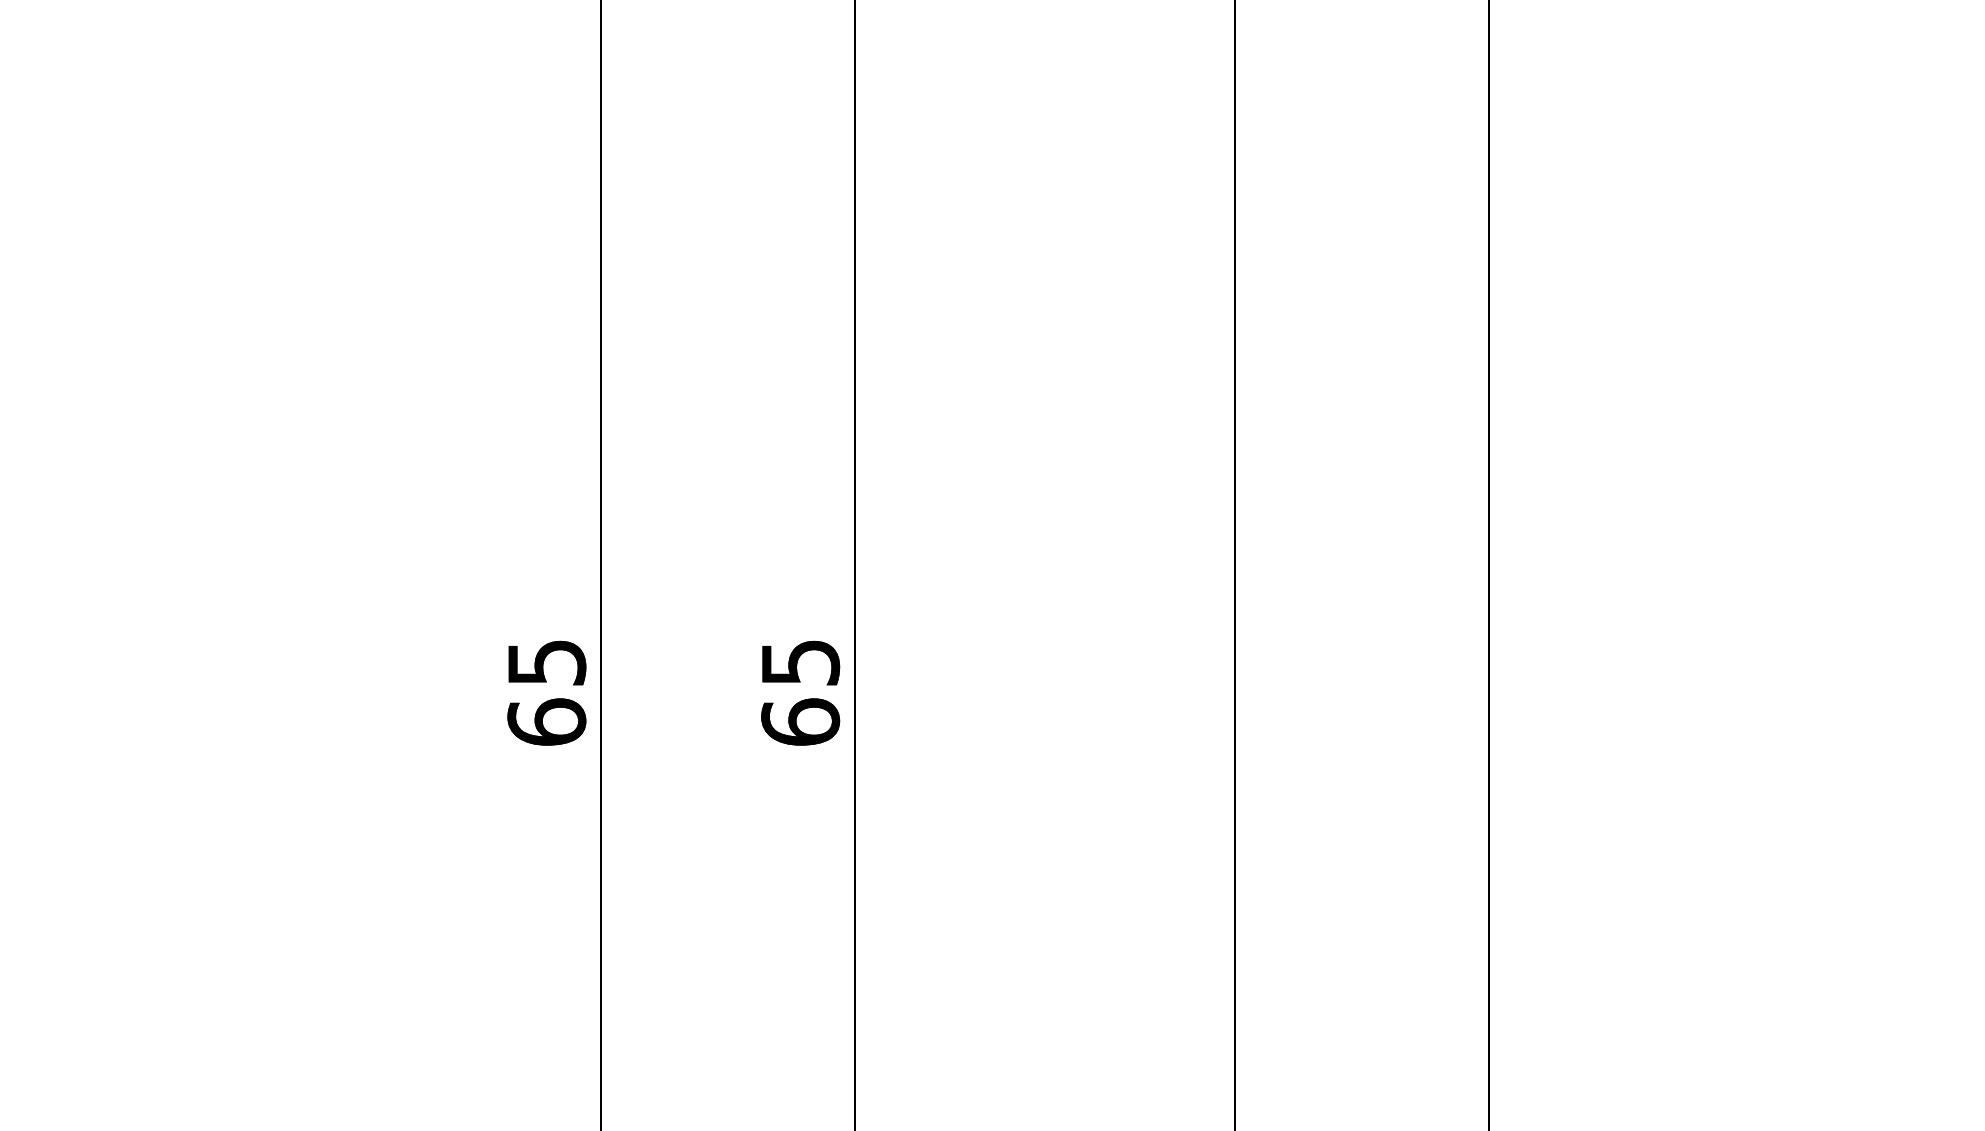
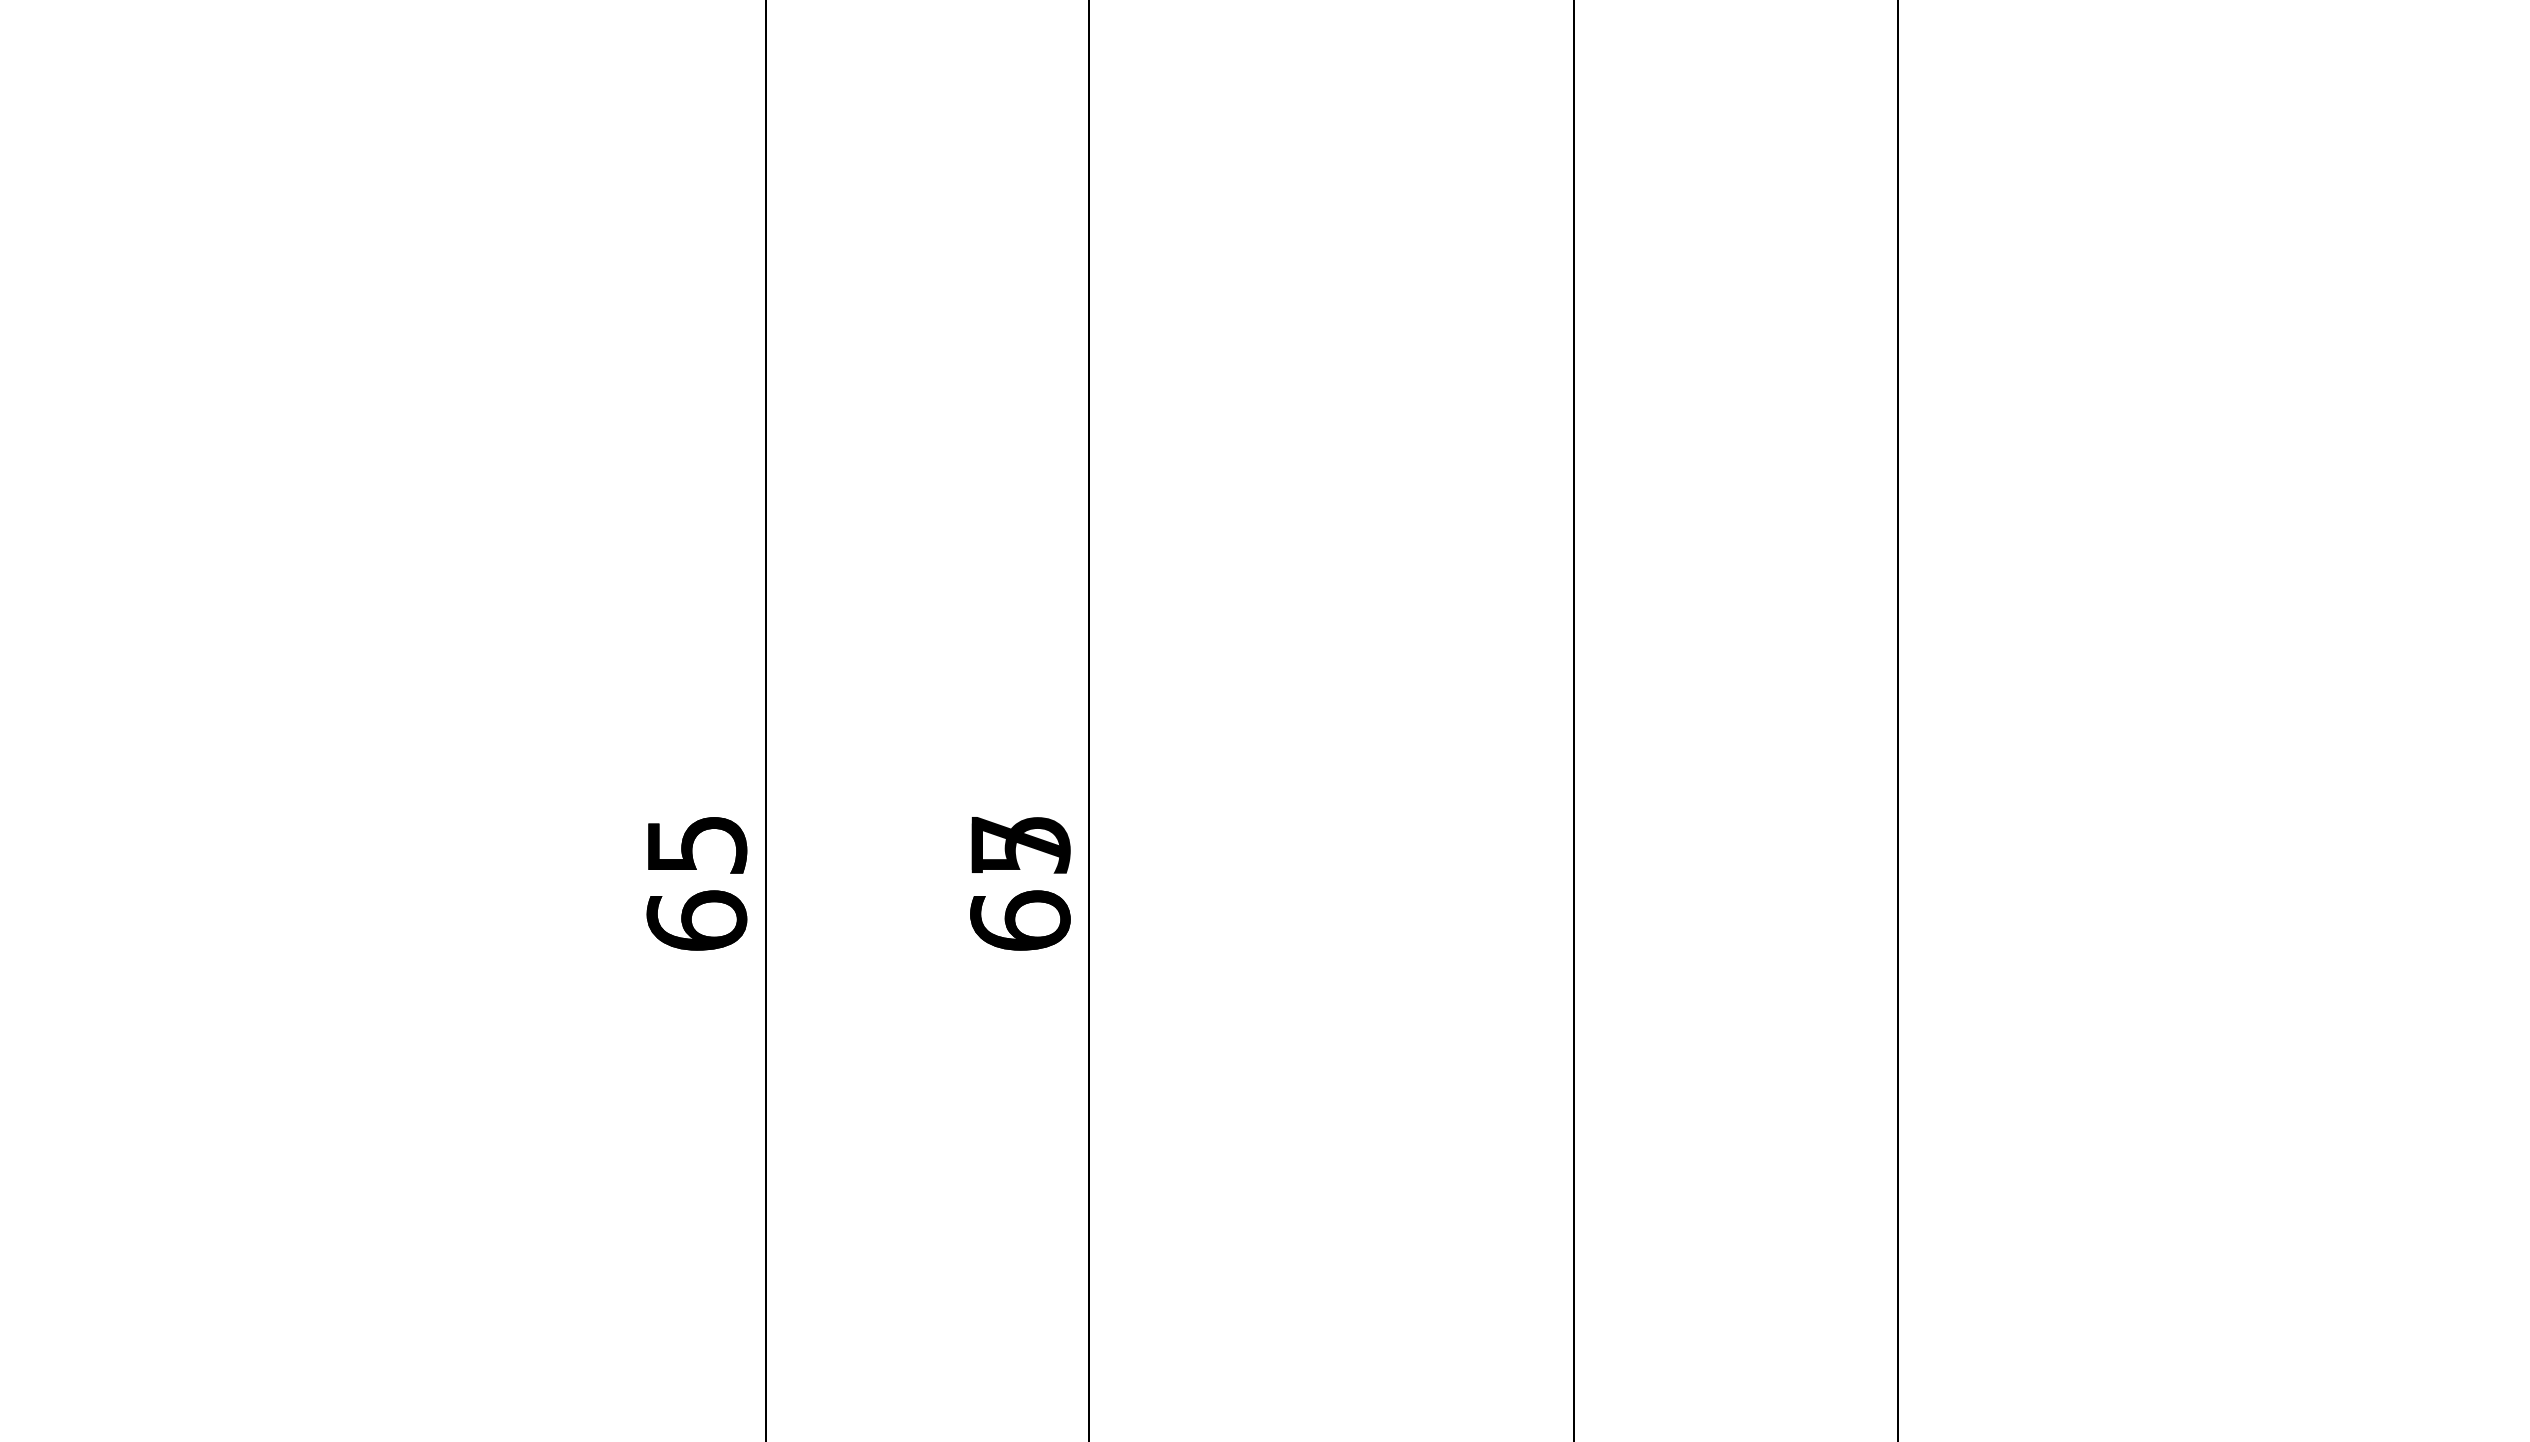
text: (800, 663) -> (1020, 845), 65 -> 67

